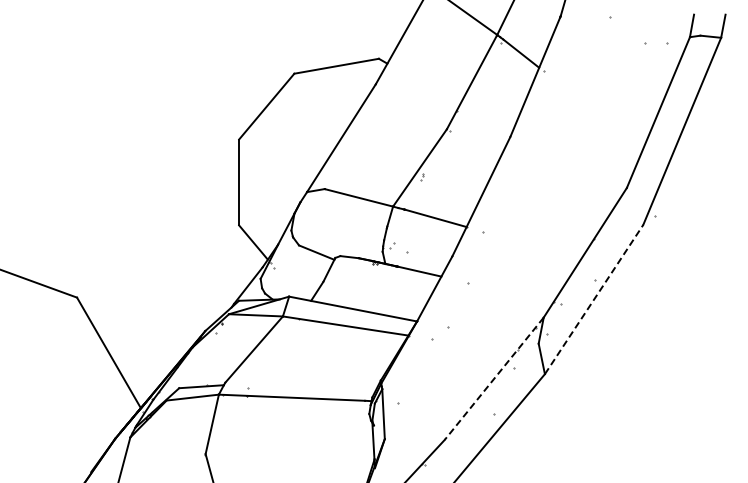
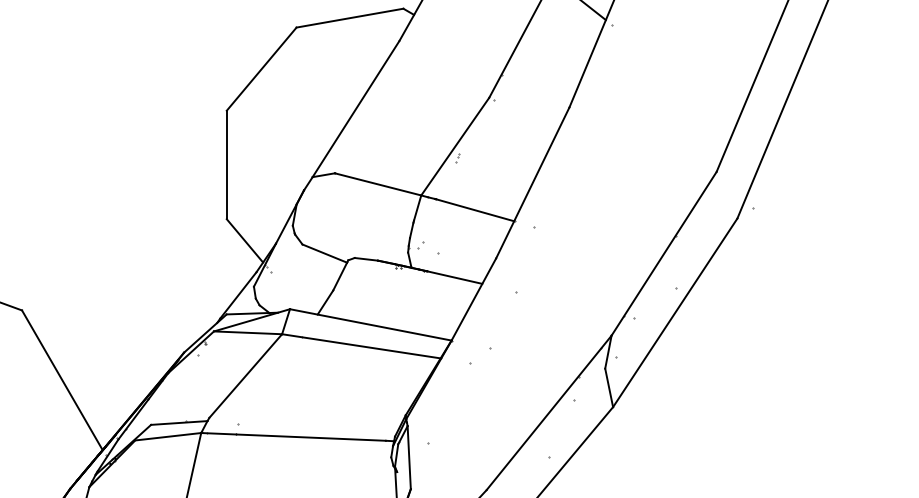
line: (594, 299) -> (675, 312), dashed -> solid
line: (494, 378) -> (549, 412), dashed -> solid

